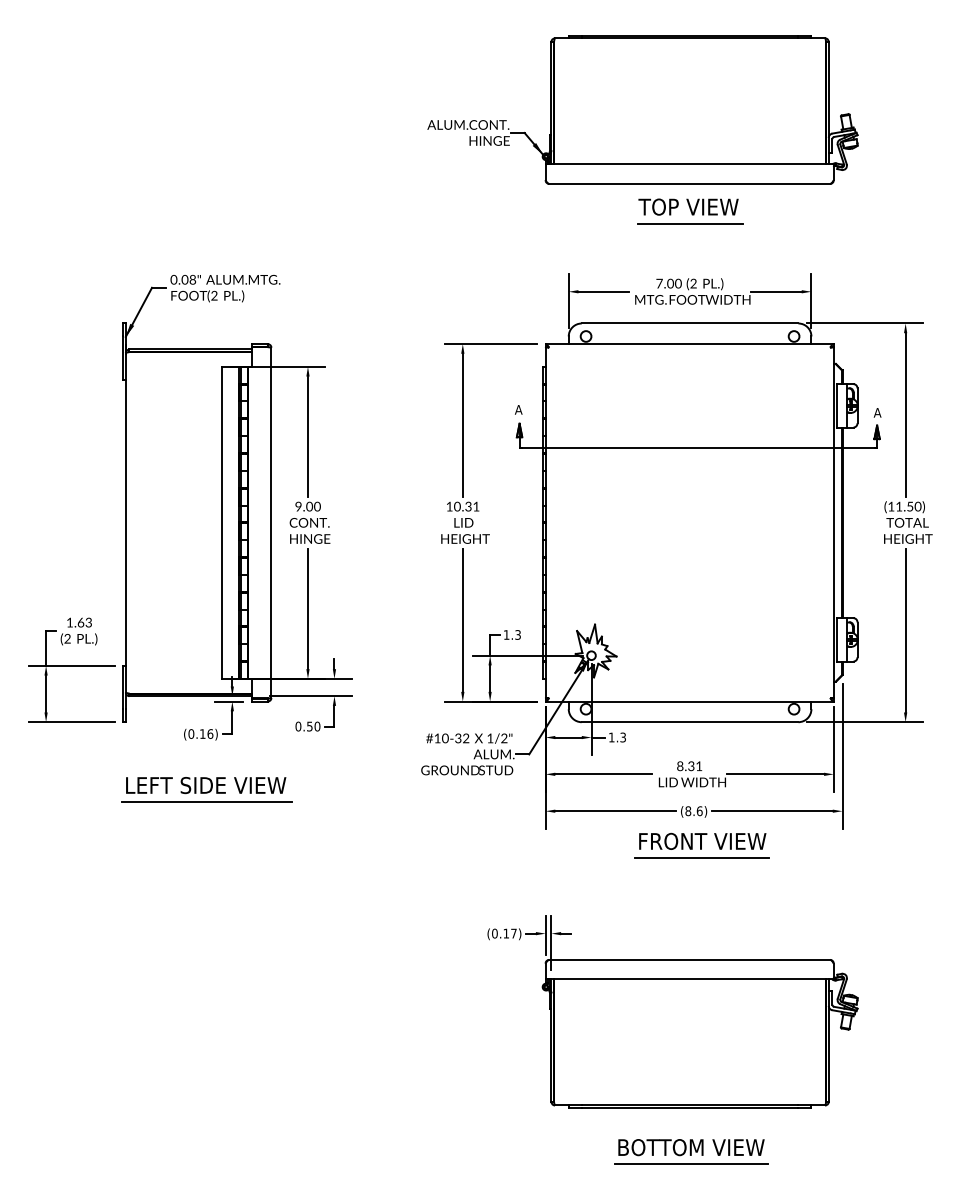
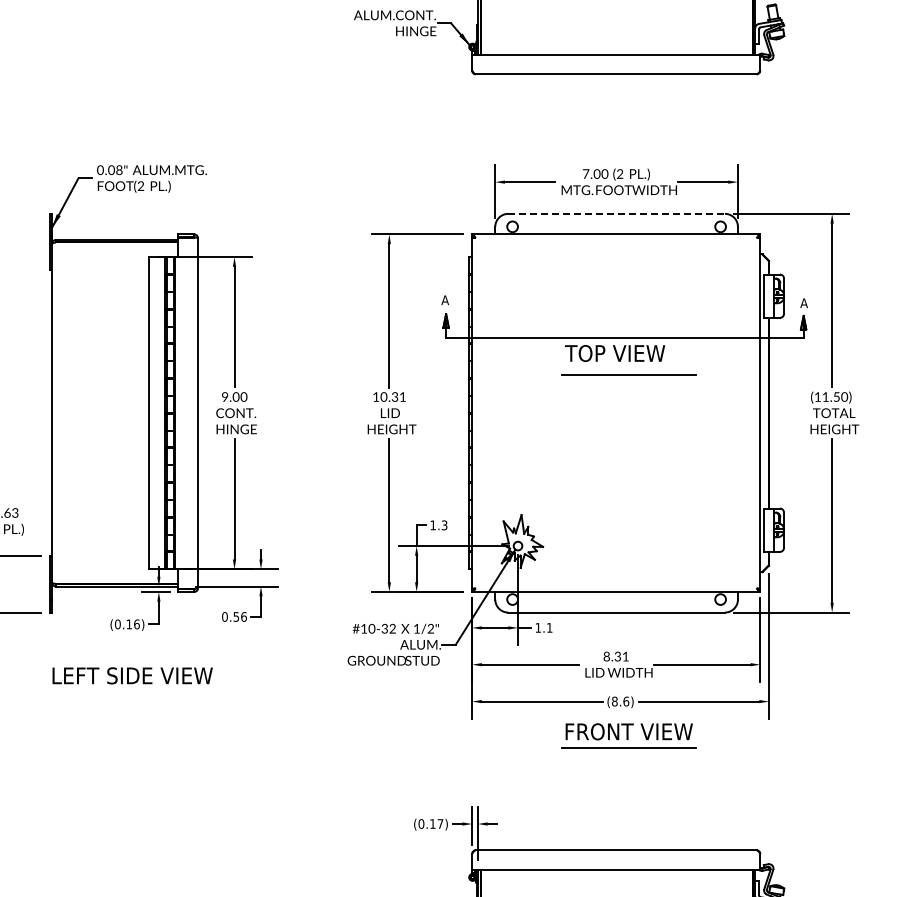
text: (688, 206) -> (615, 352), moved
line: (690, 223) -> (617, 113), removed
line: (690, 323) -> (617, 213), solid -> dashed
line: (701, 484) -> (628, 374), added
text: (317, 726) -> (244, 616), 0.50 -> 0.56
text: (622, 737) -> (549, 627), 1.3 -> 1.1
line: (206, 802) -> (133, 692), removed

